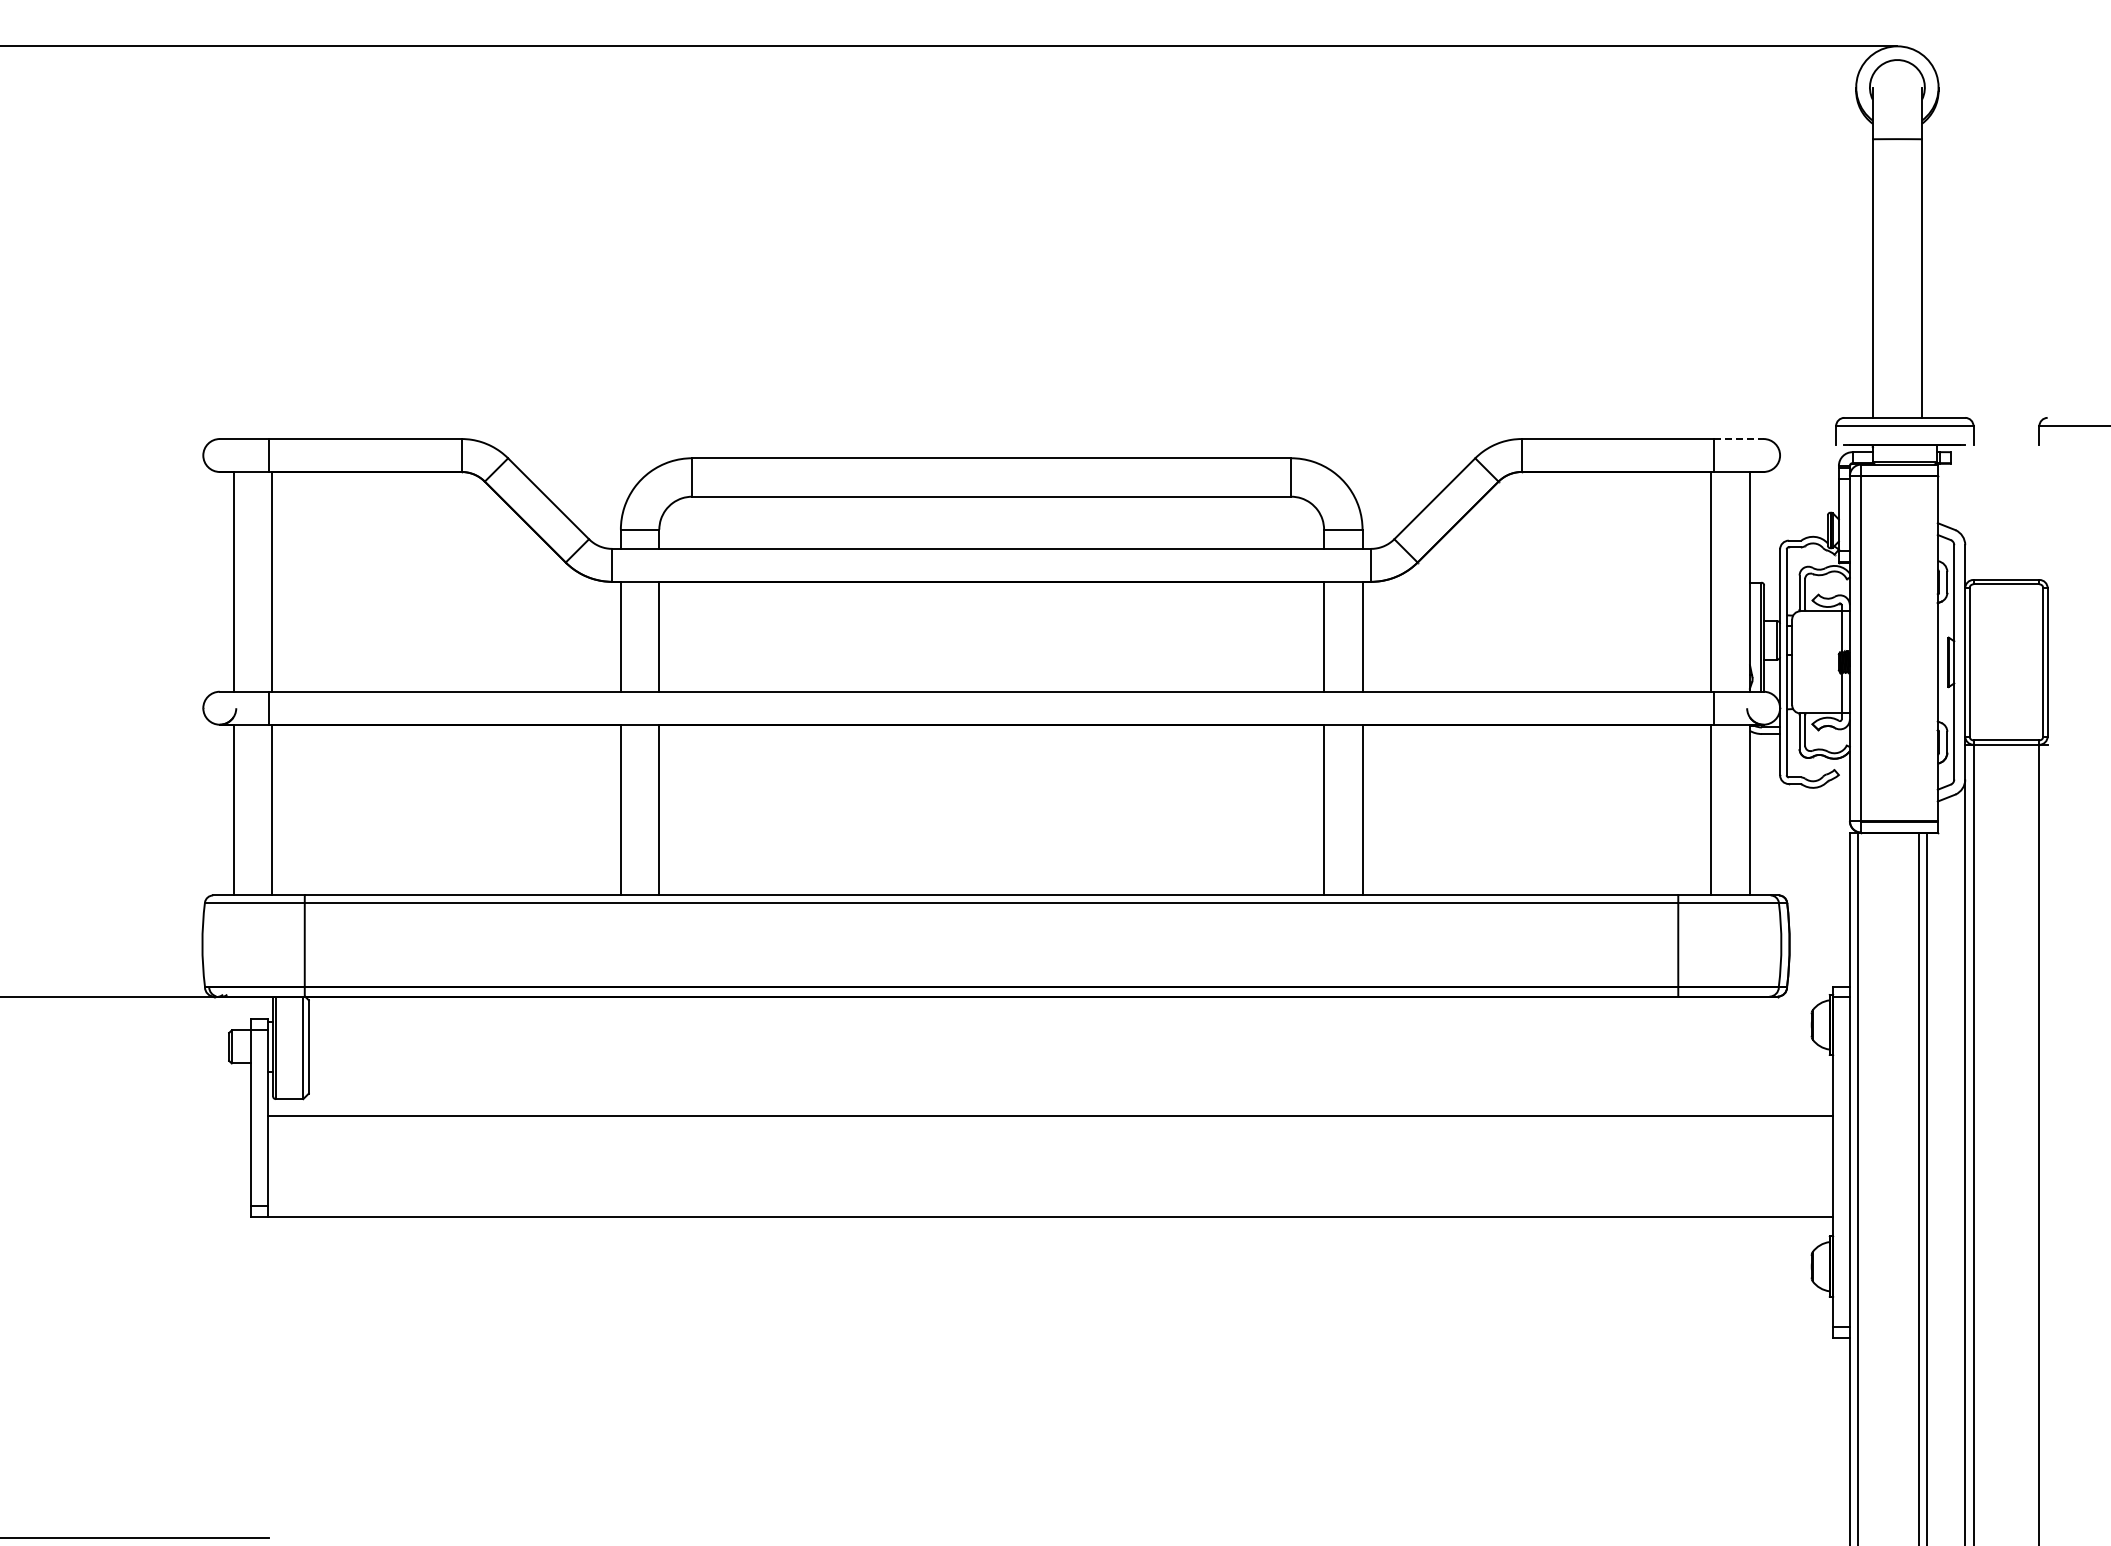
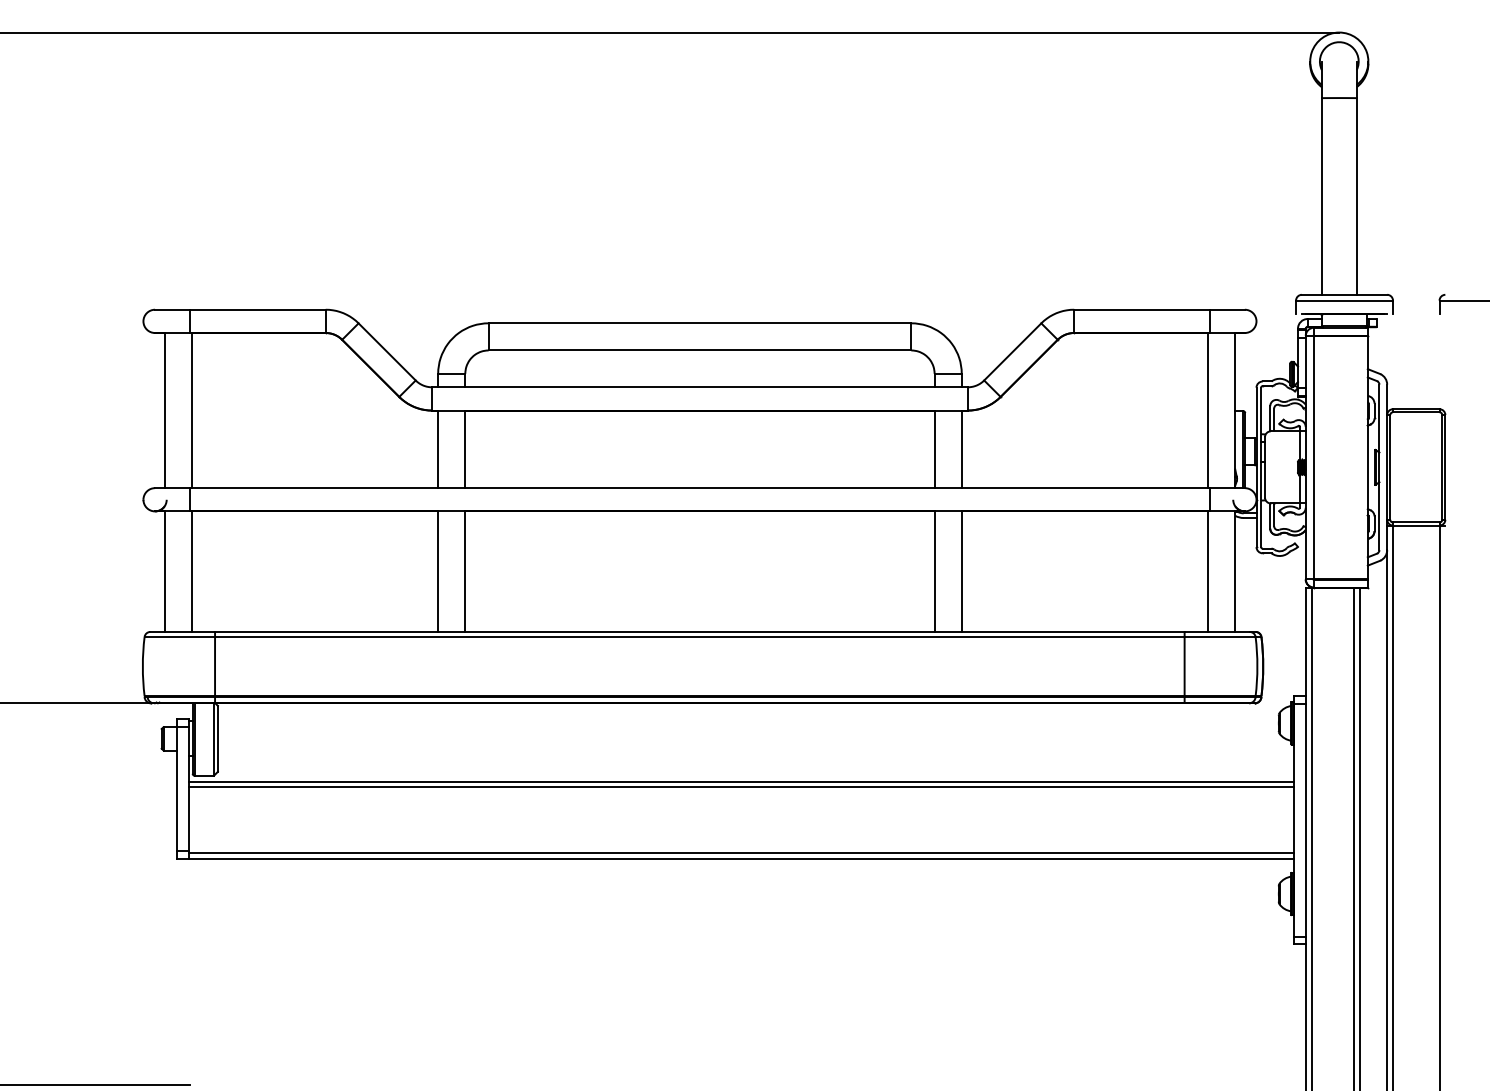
line: (1738, 439) -> (1227, 310), dashed -> solid
line: (1050, 1107) -> (741, 781), added
line: (1050, 1209) -> (741, 853), added

